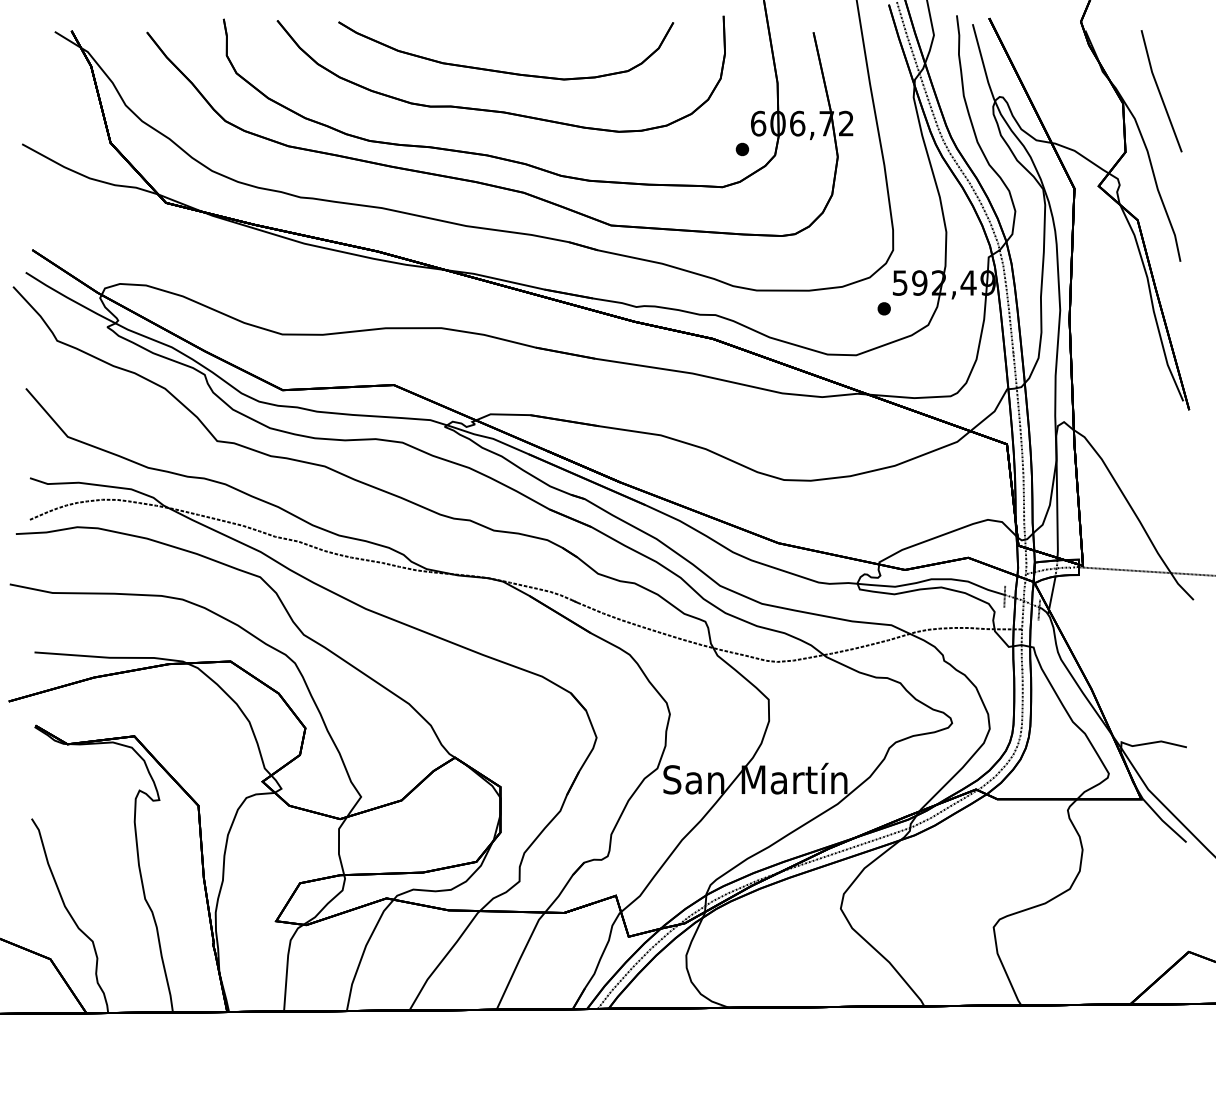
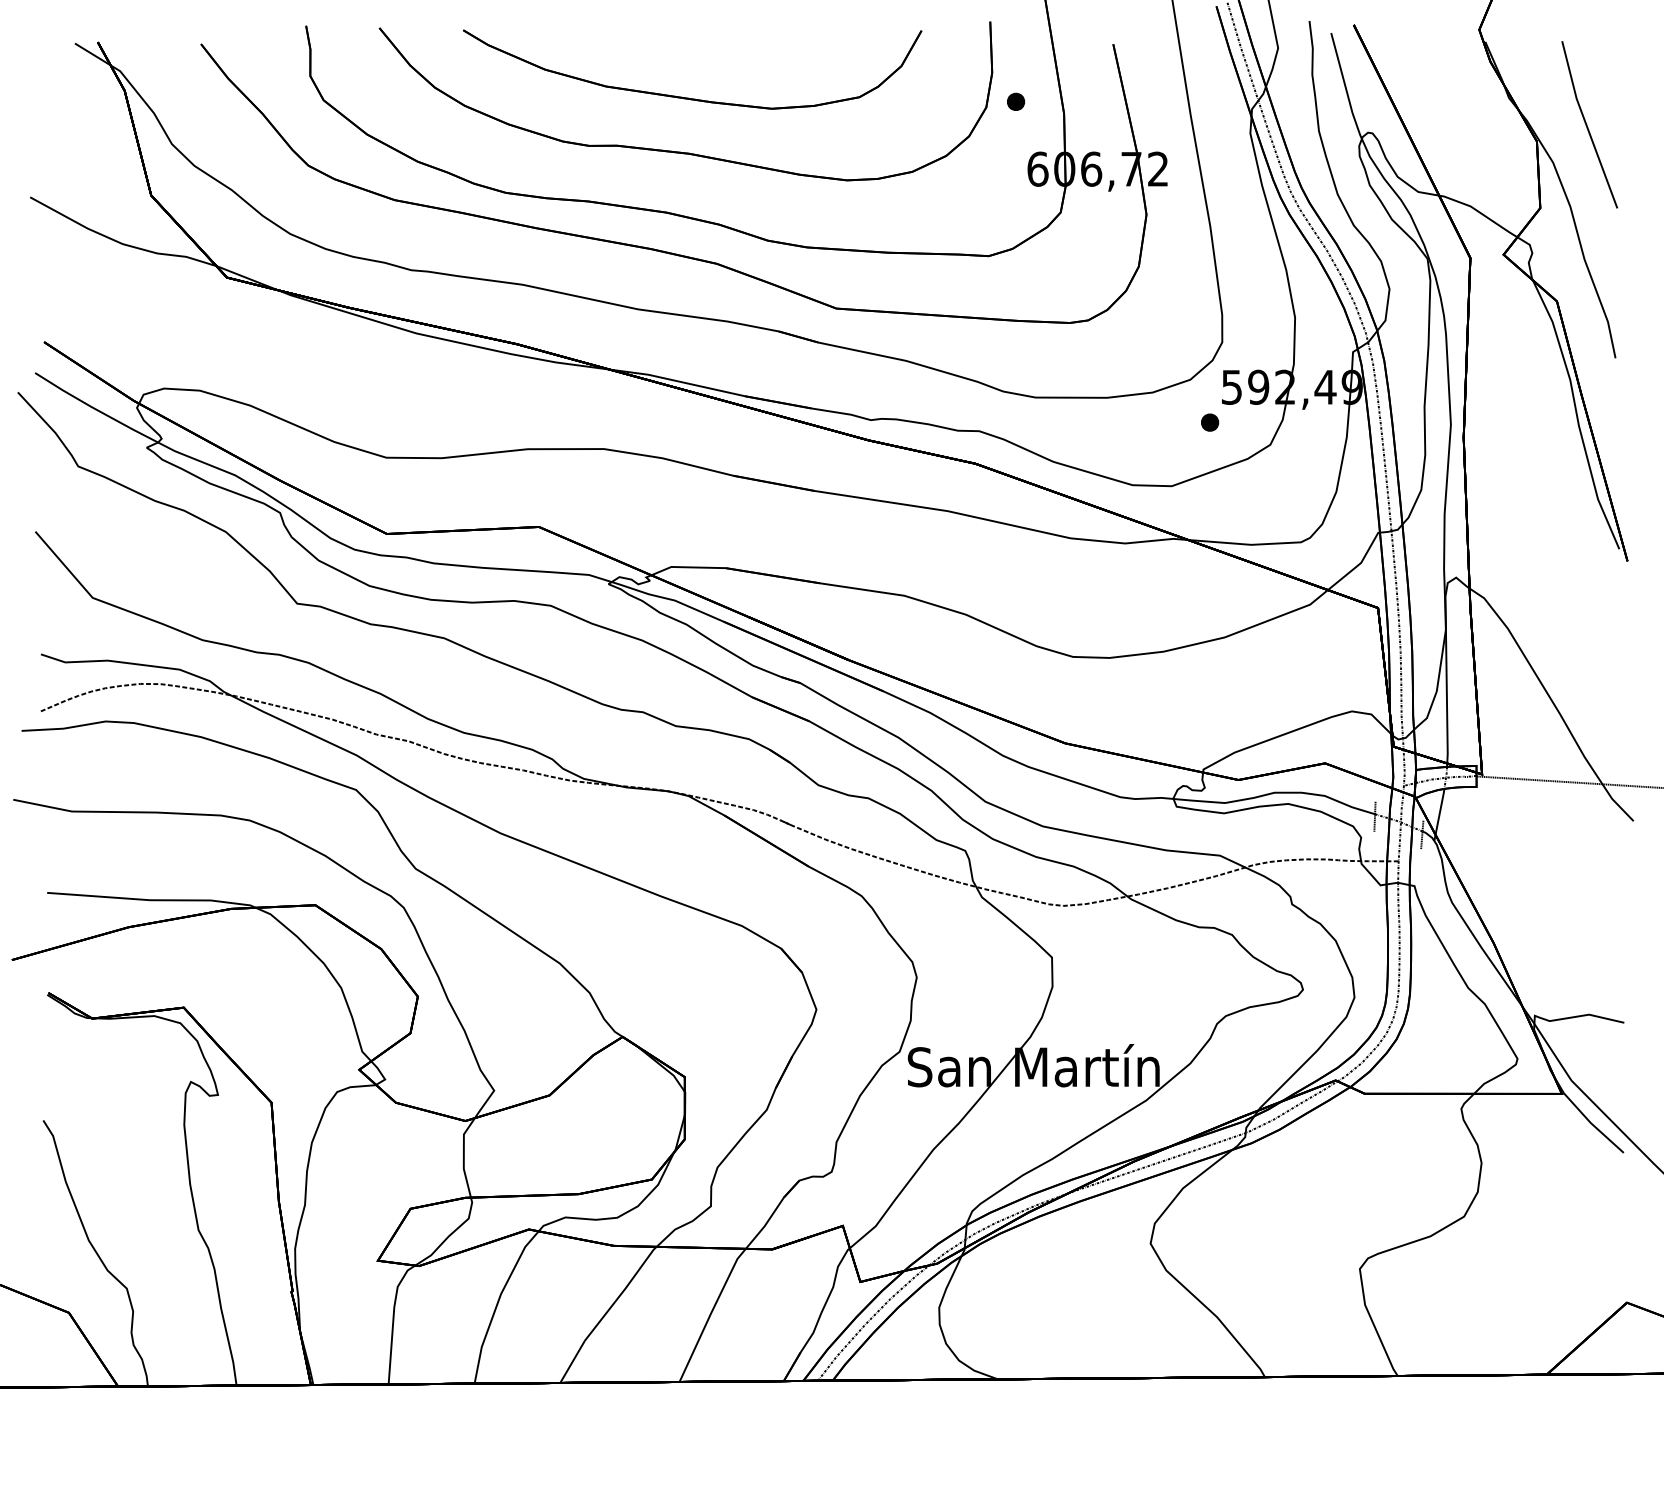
part: (741, 149) -> (1014, 101), moved

